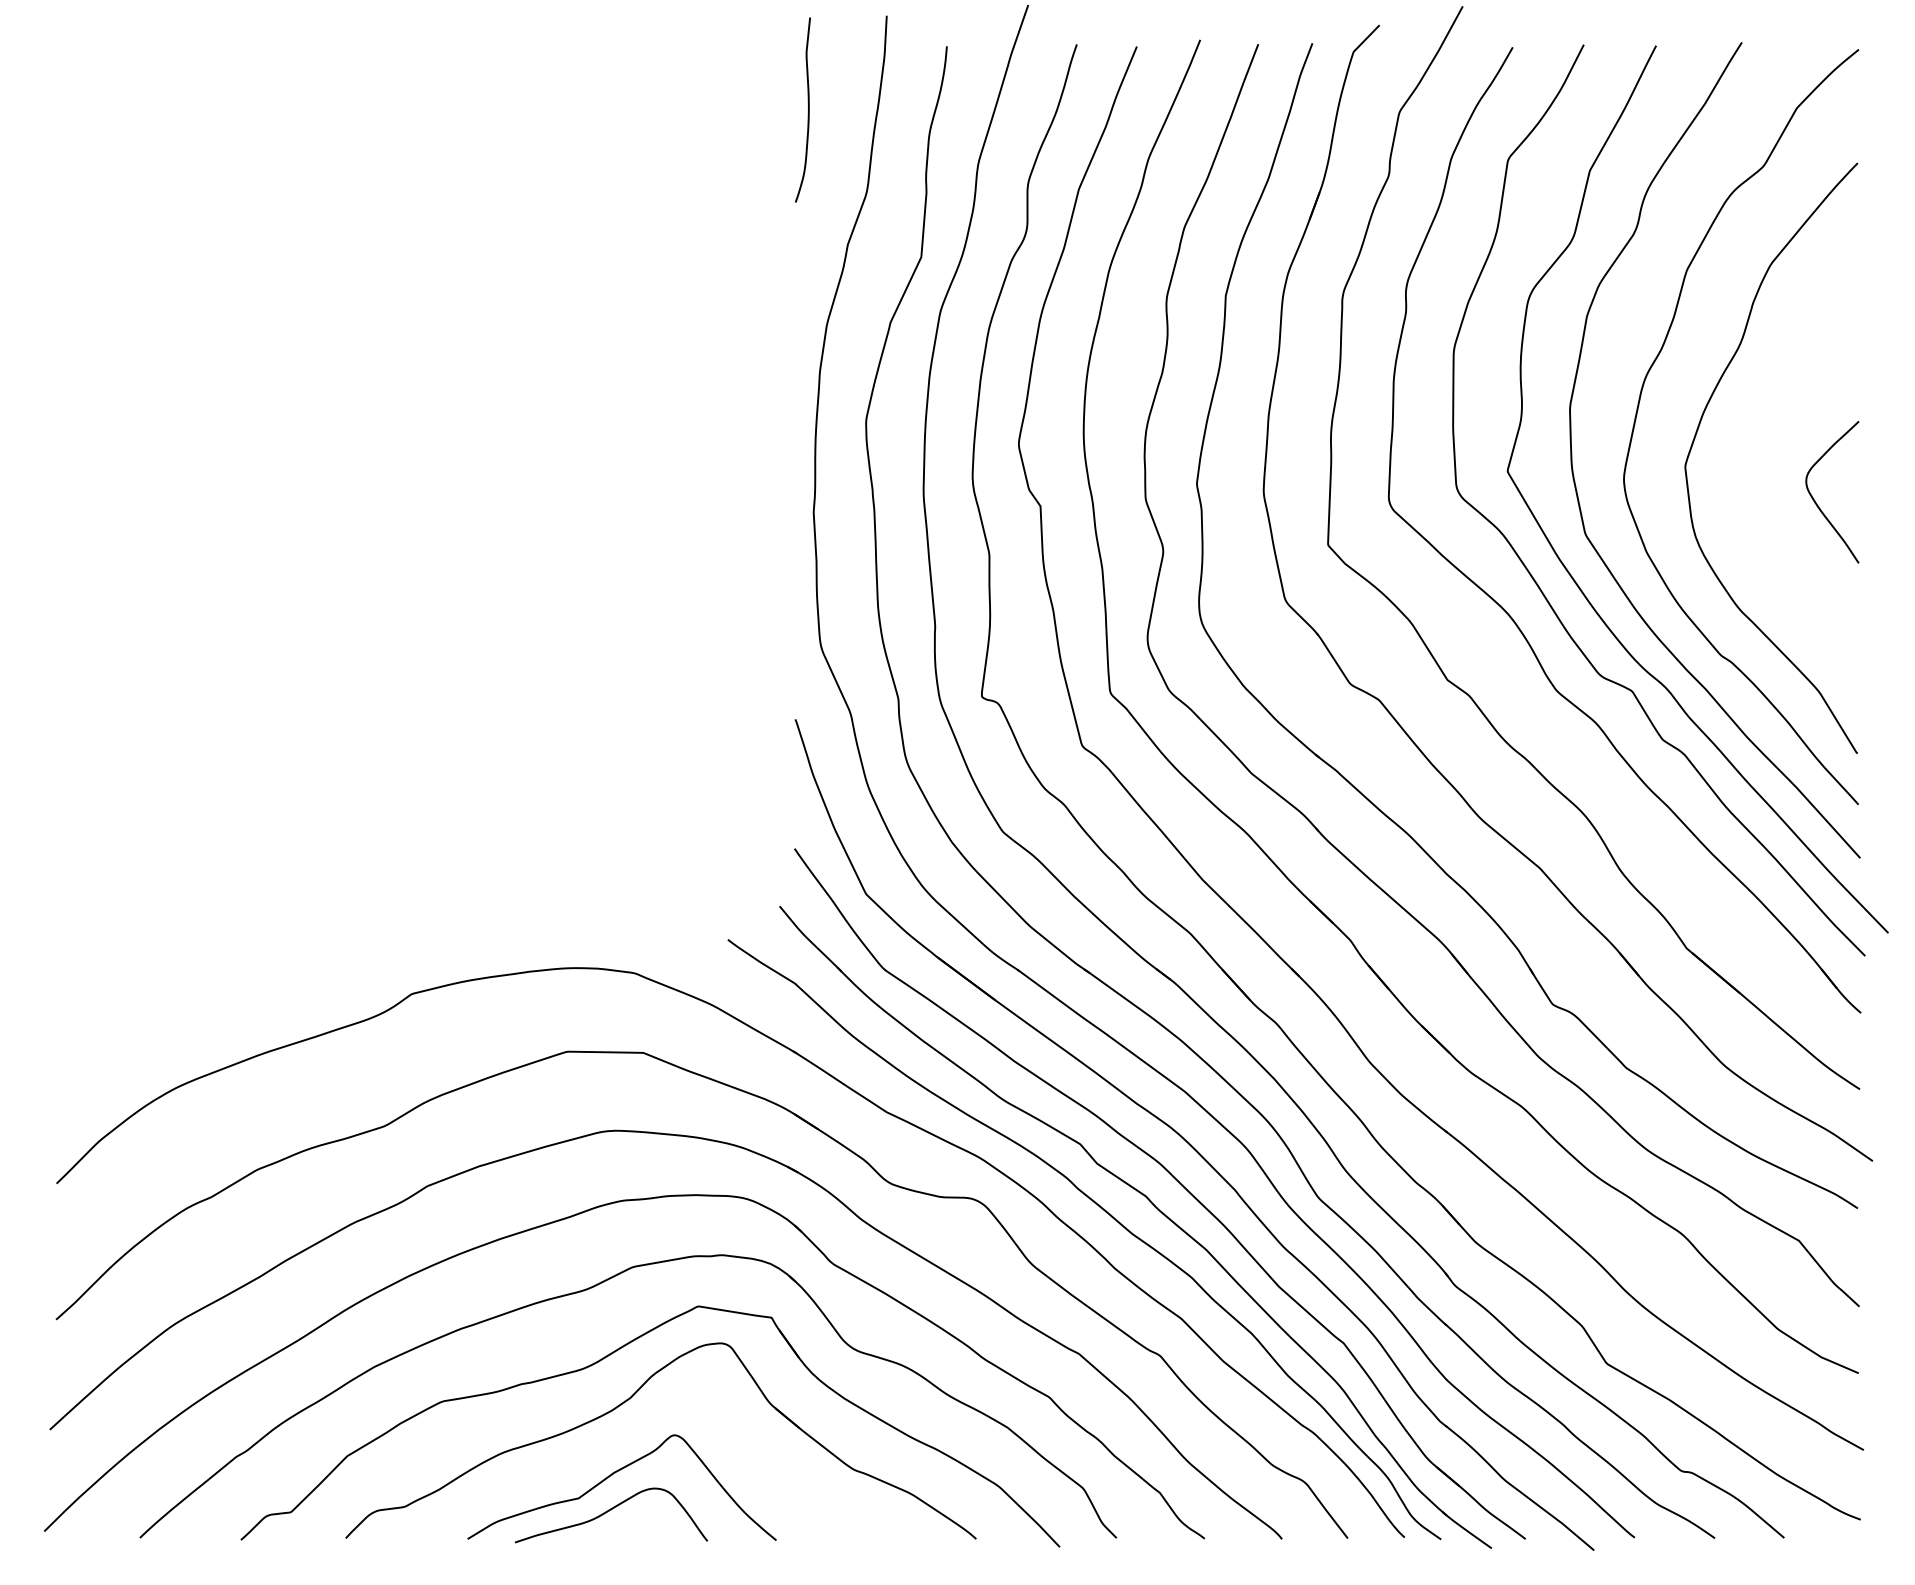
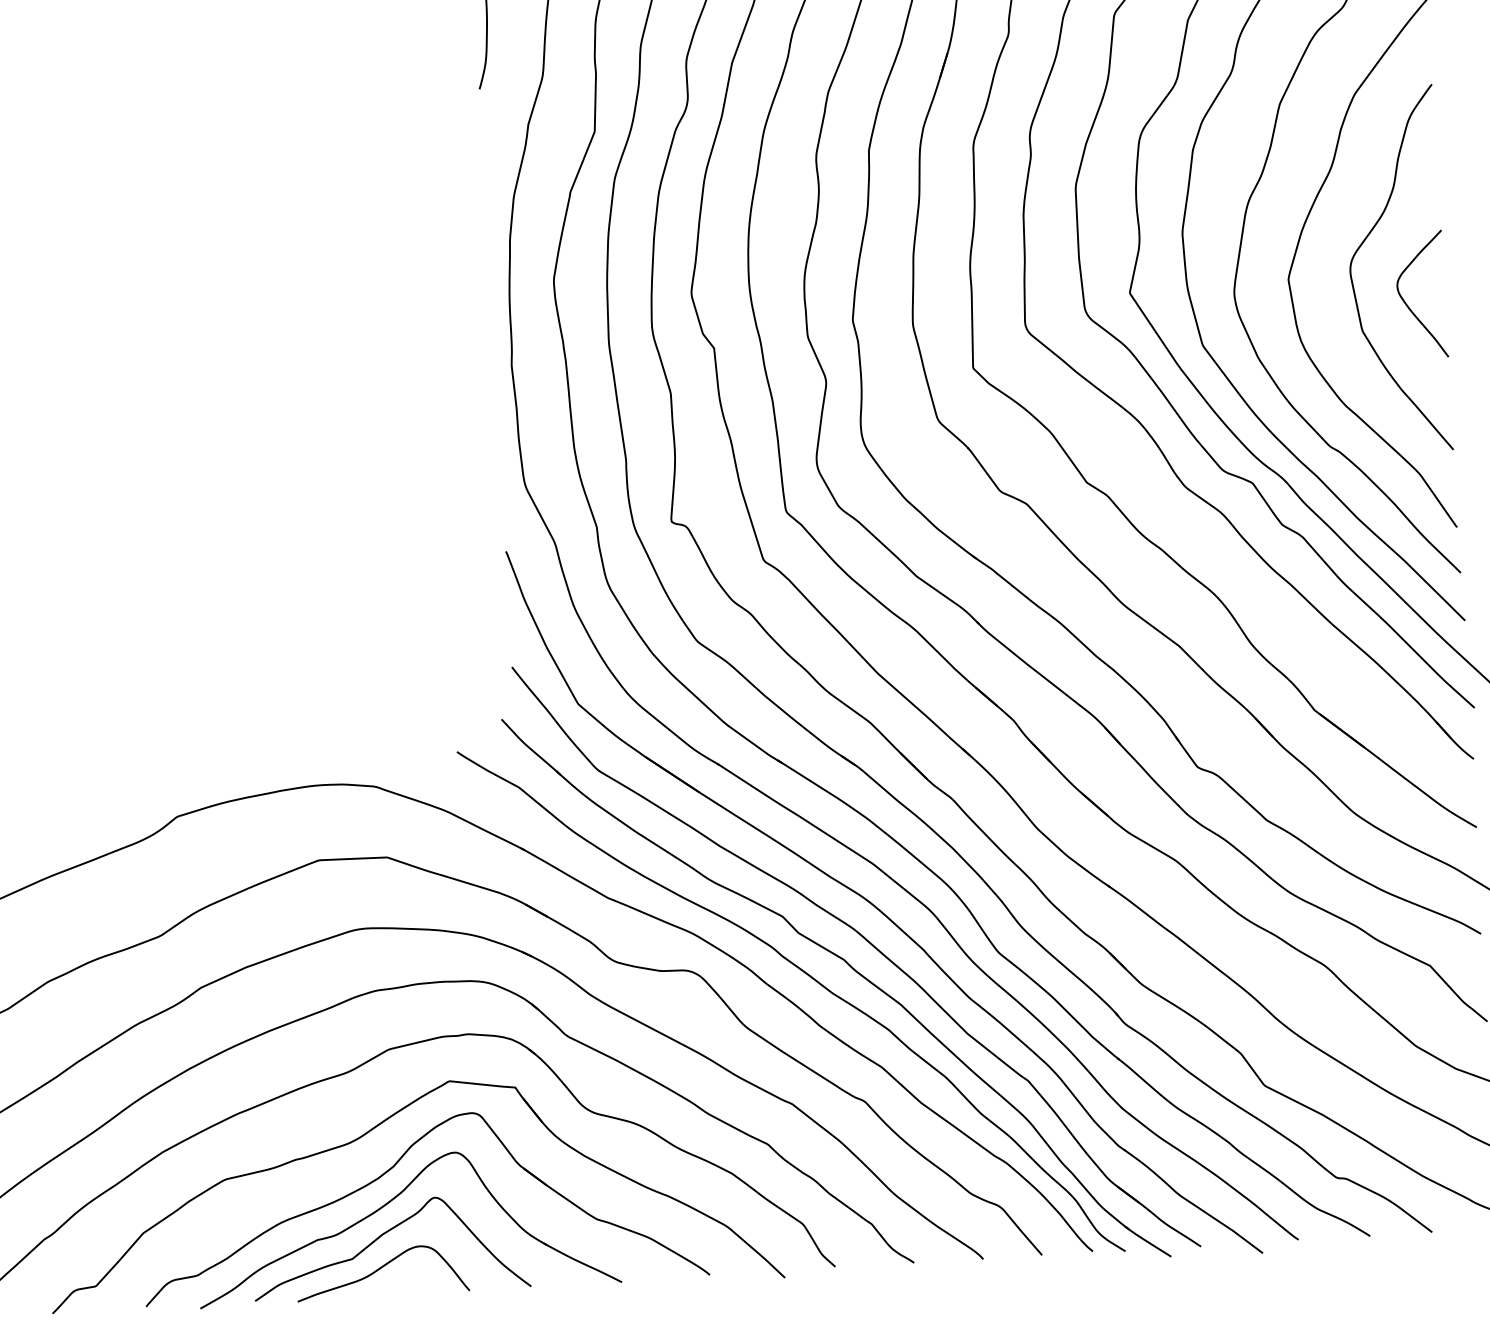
curve: (1768, 434) -> (1361, 246), added
part: (623, 1438) -> (389, 1203), added

